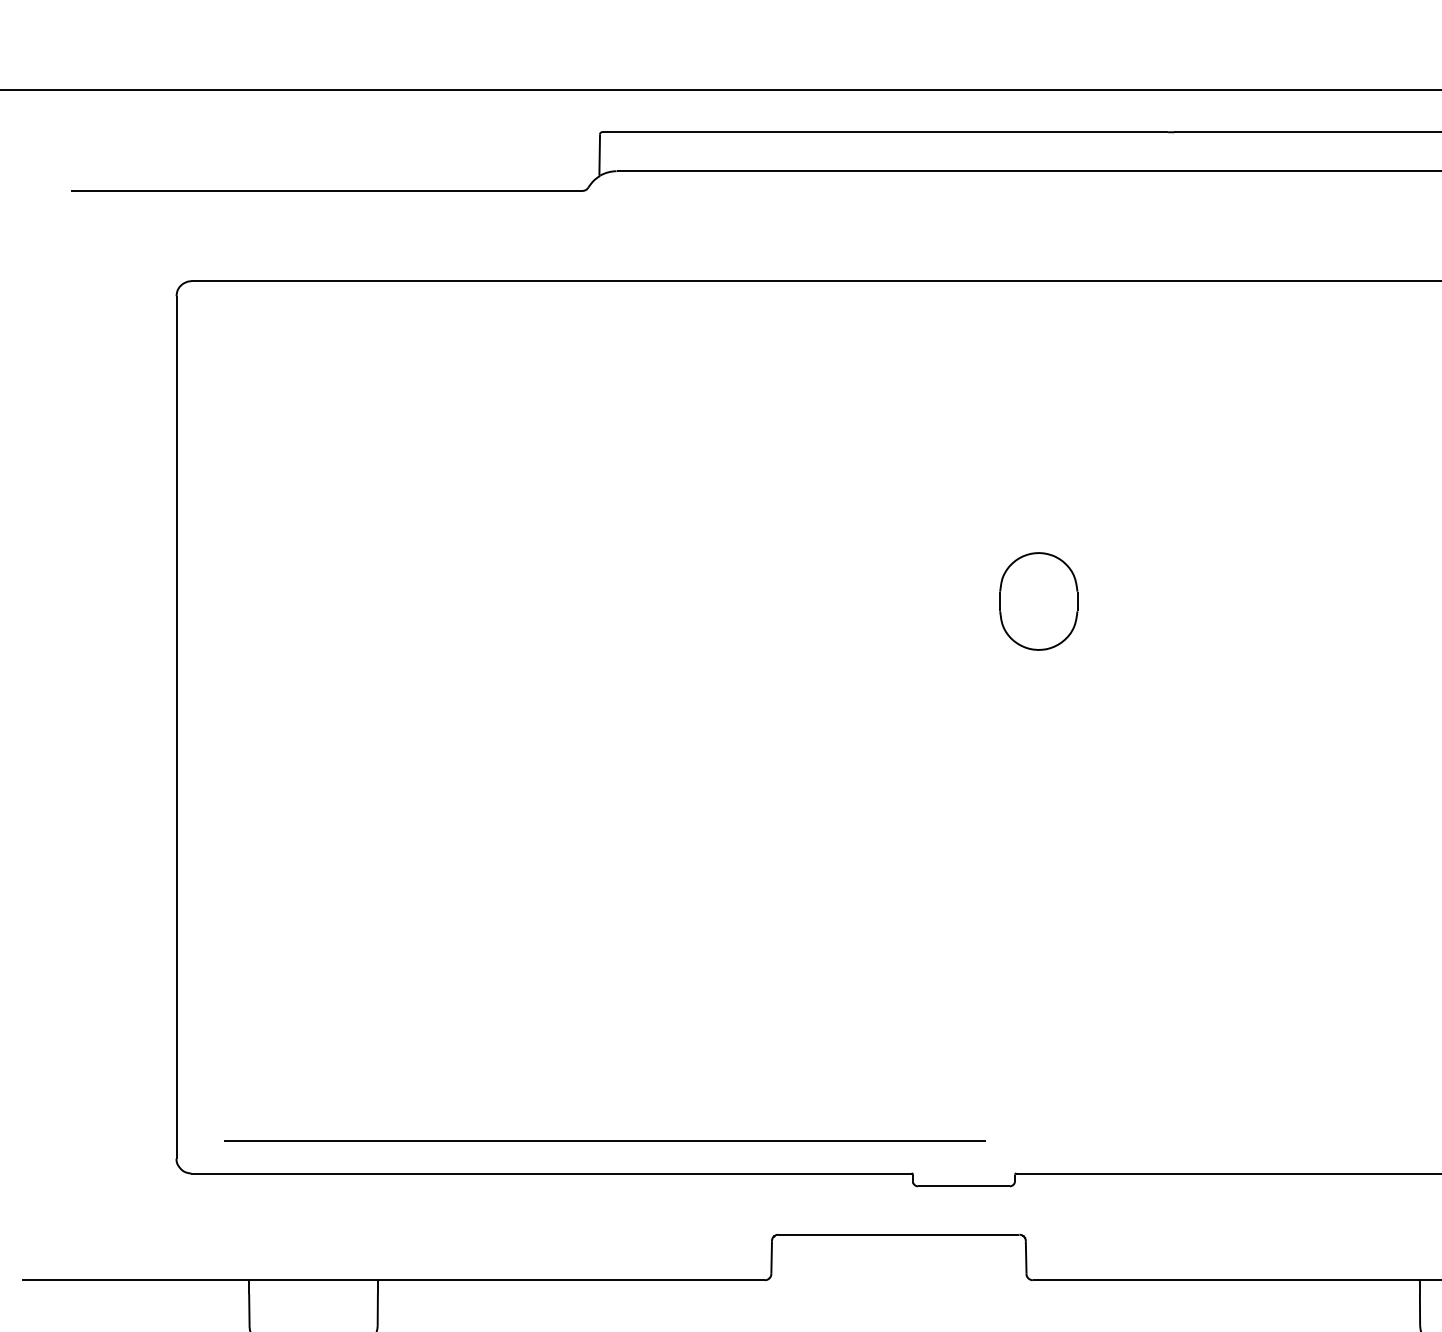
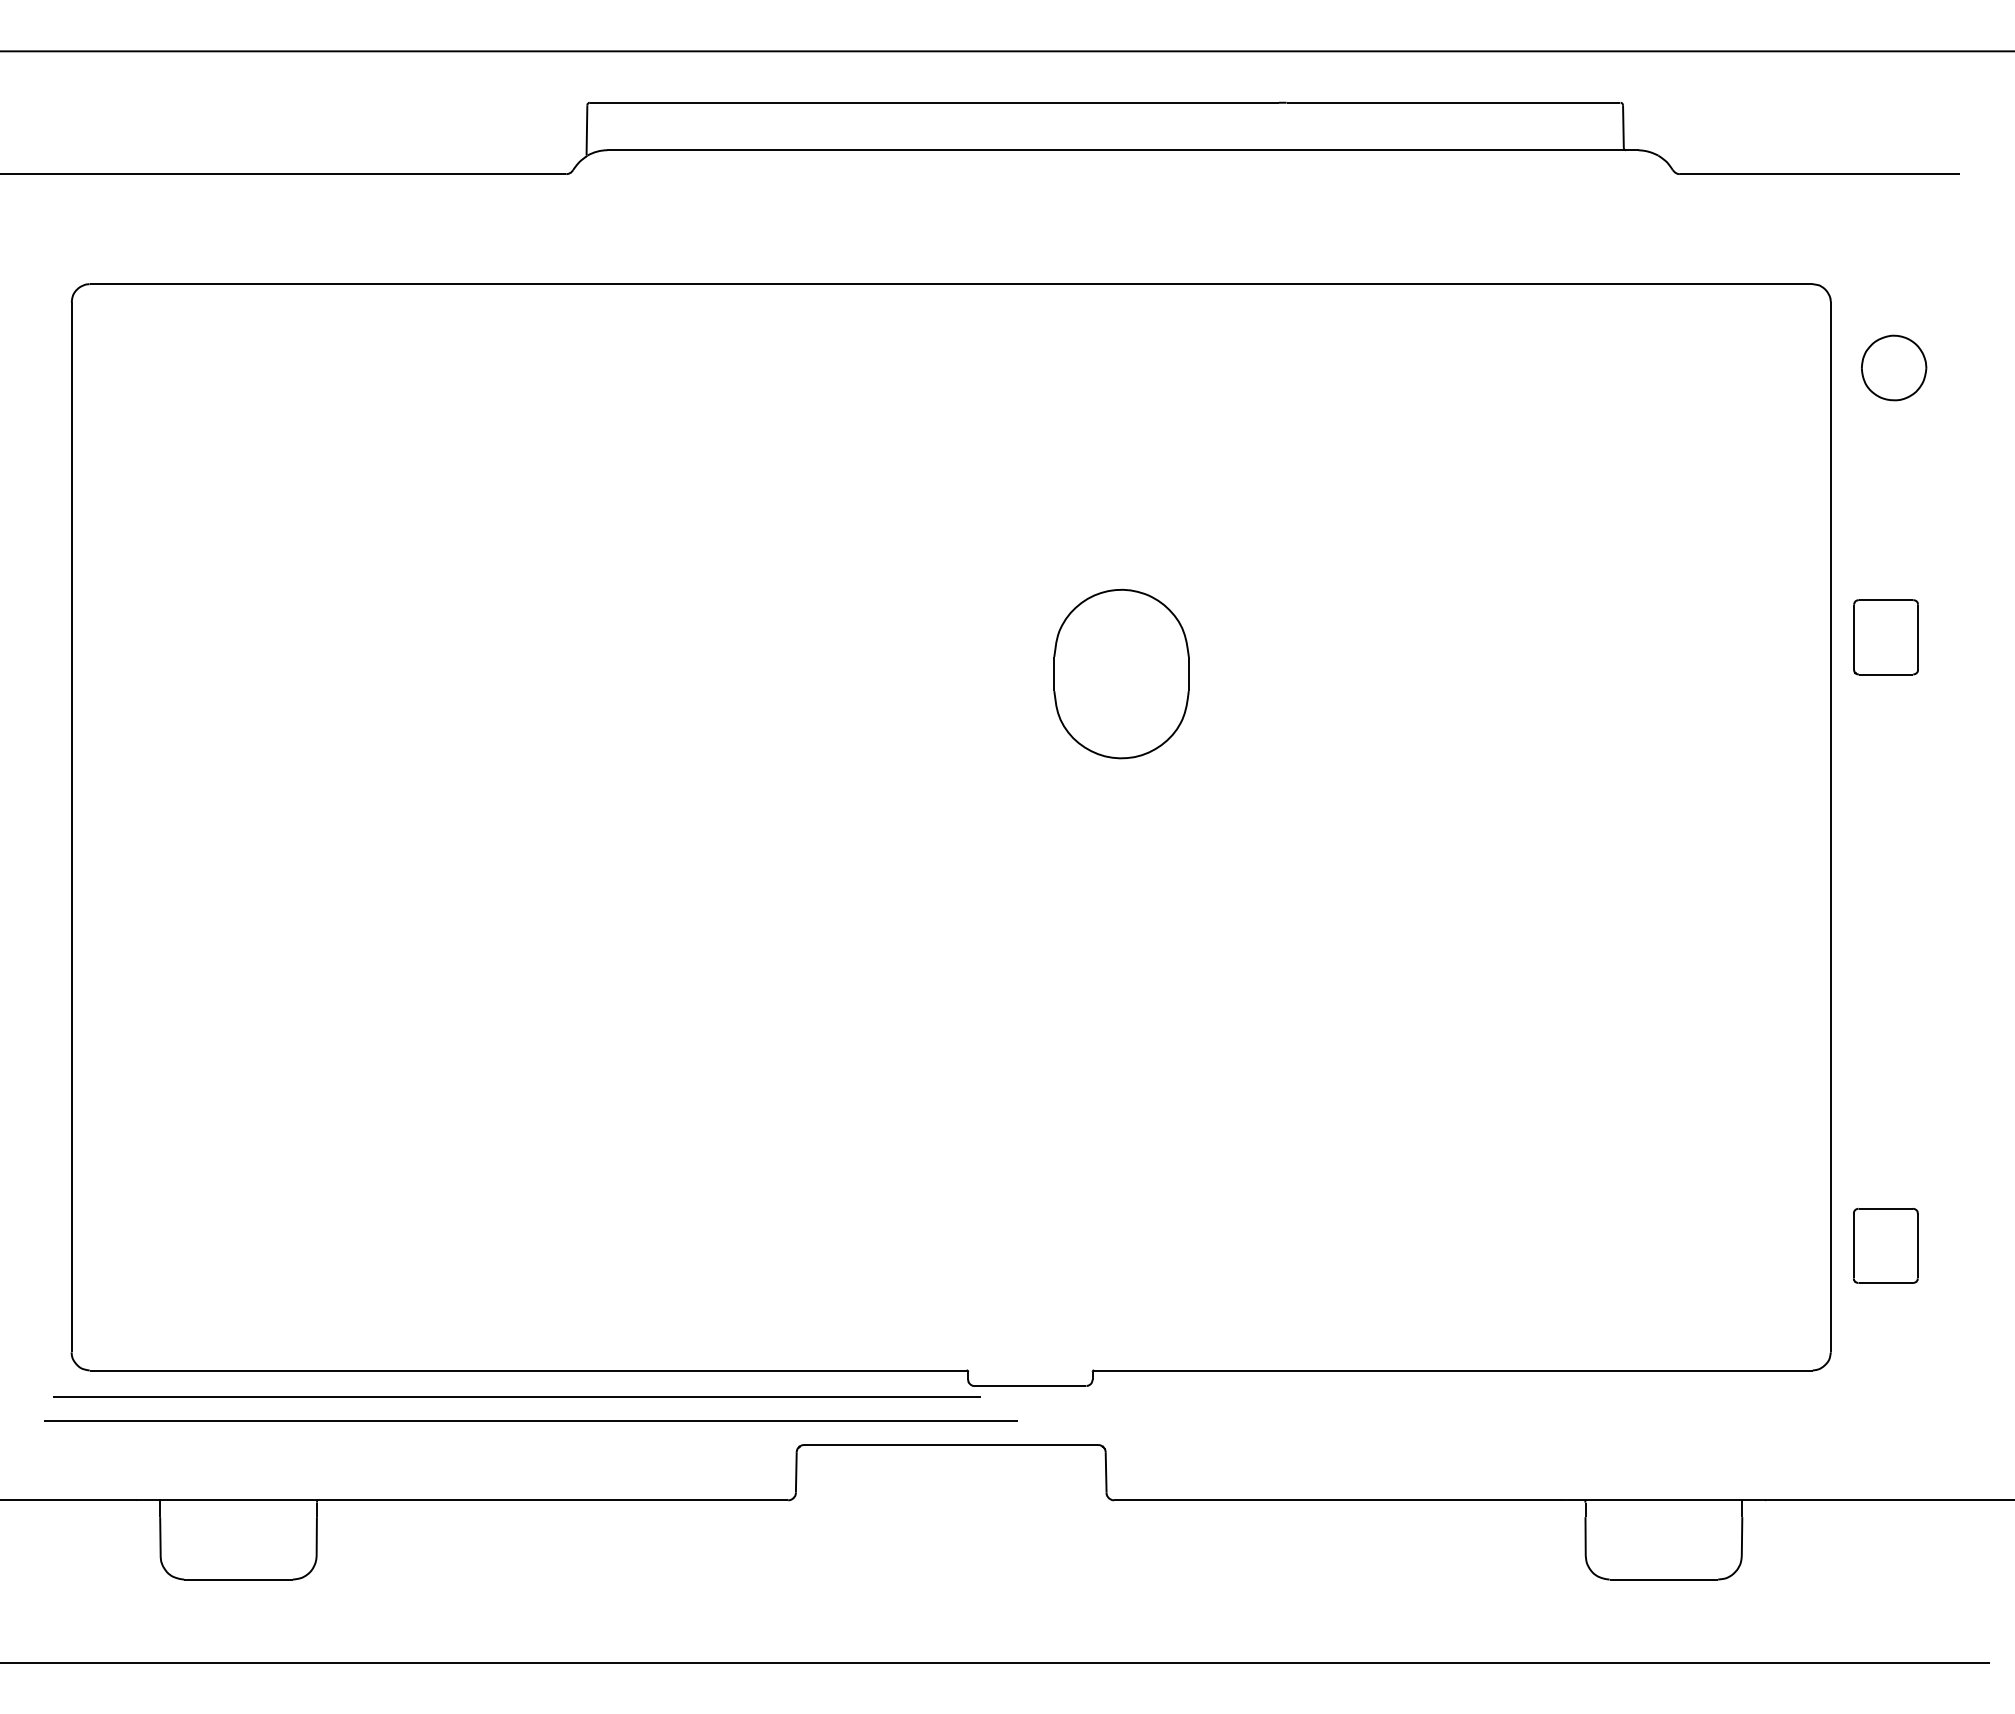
part: (1038, 601) -> (1121, 673), size x1.43
line: (604, 1140) -> (516, 1396), moved
line: (553, 1214) -> (530, 1420), added

